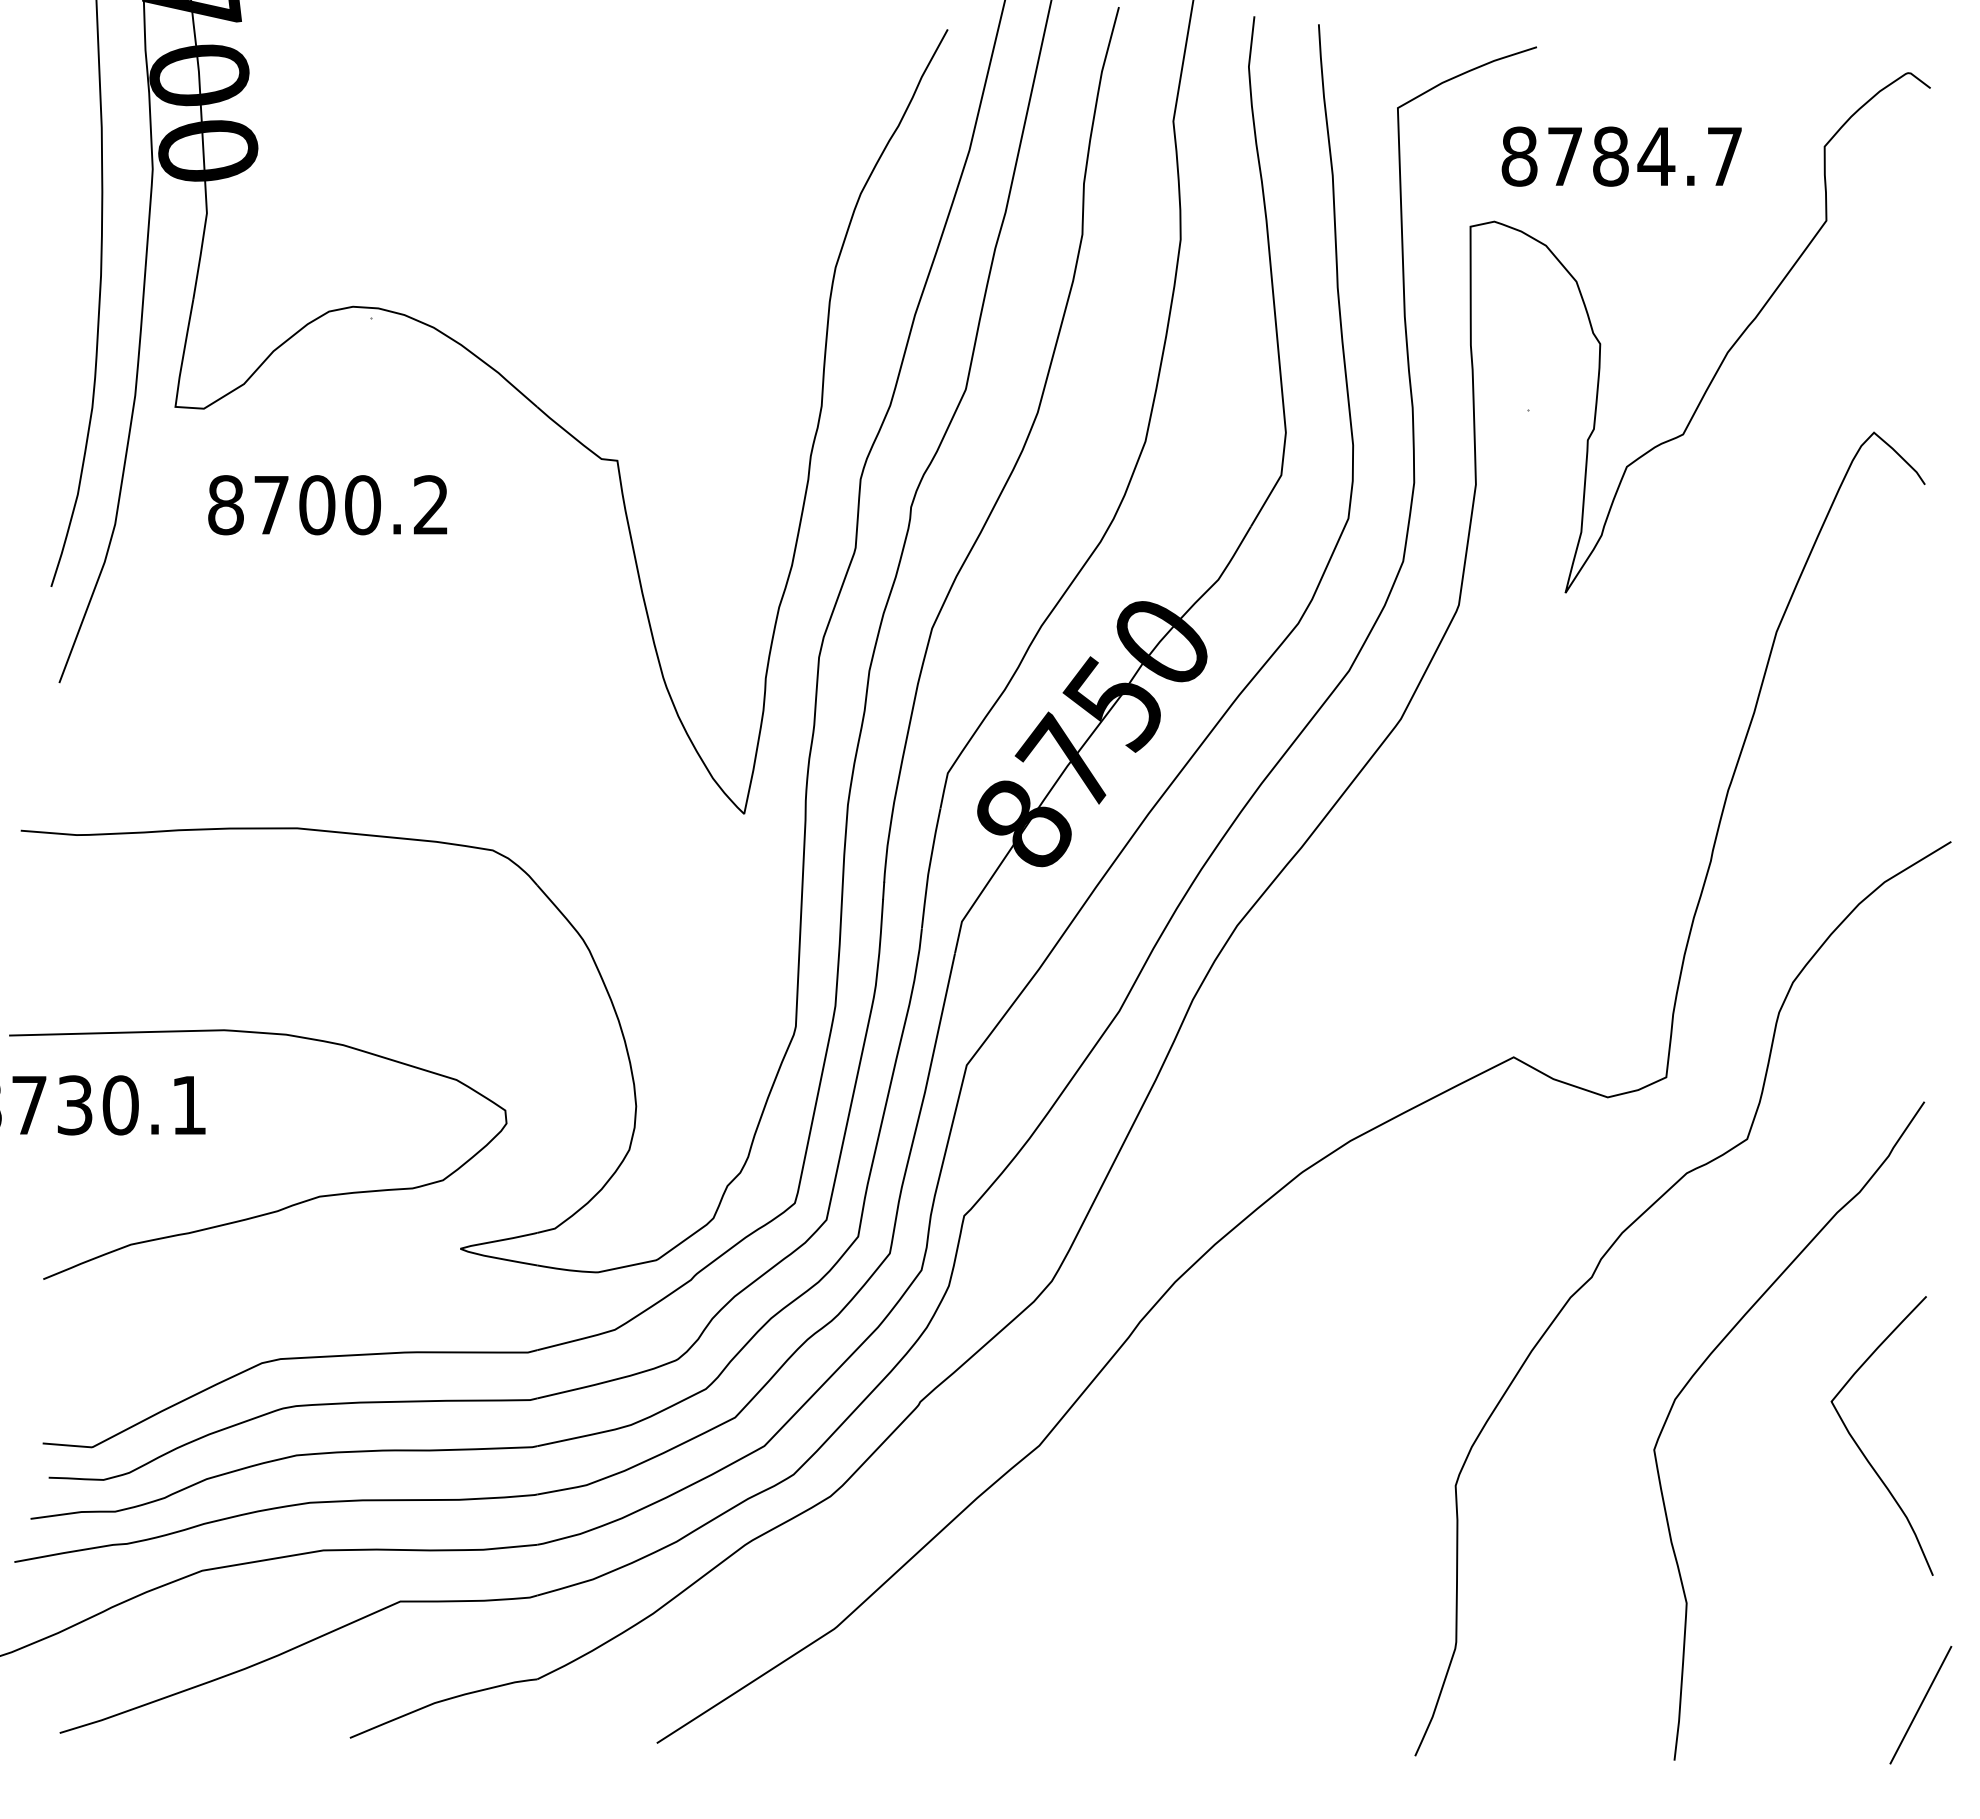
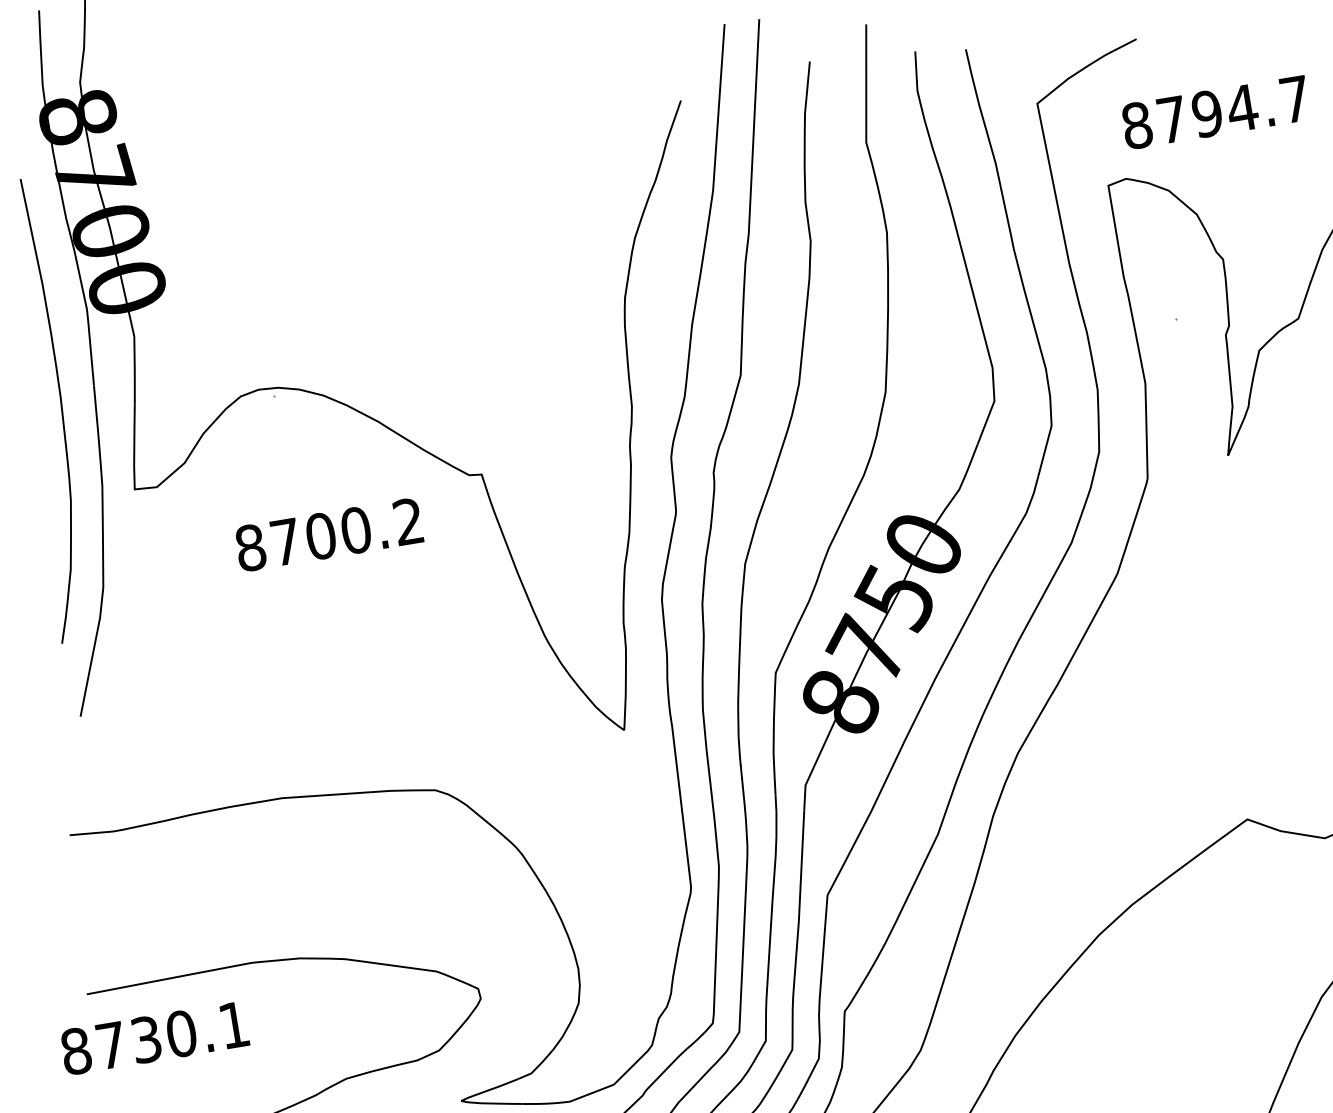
text: (1610, 156) -> (1207, 113), 8784.7 -> 8794.7
text: (327, 505) -> (328, 535), moved

